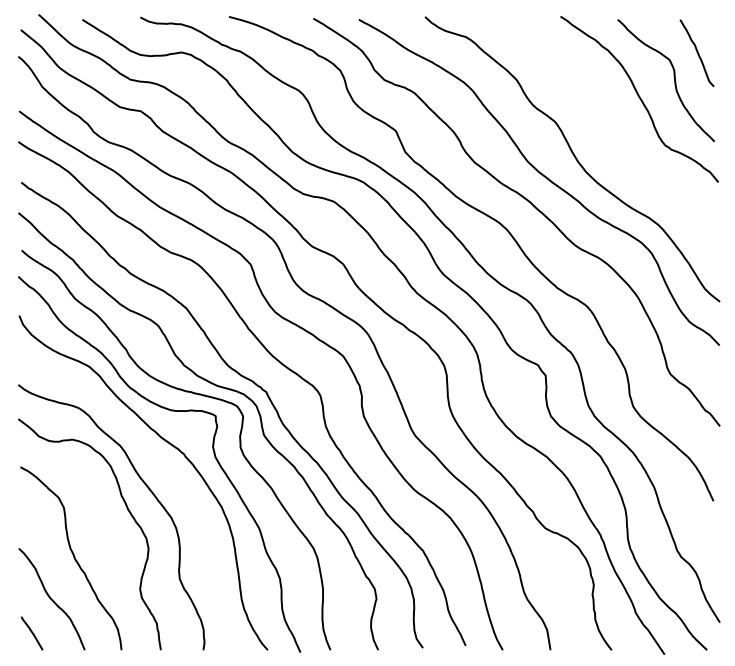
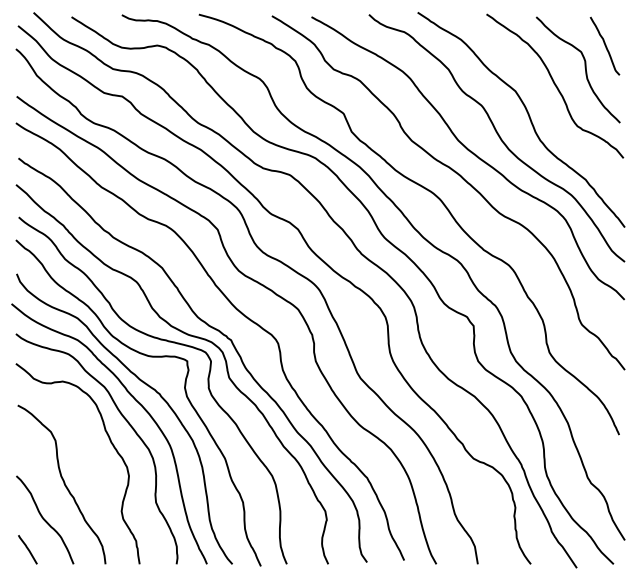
curve: (609, 136) -> (529, 118), added
curve: (159, 465) -> (138, 403), added

